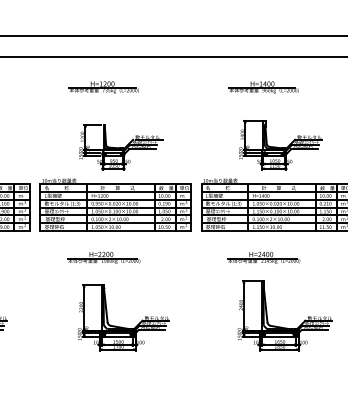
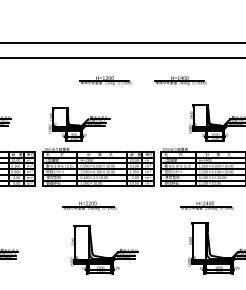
part: (103, 87) -> (105, 80), moved
part: (263, 87) -> (180, 80), moved
part: (121, 147) -> (79, 124), moved

